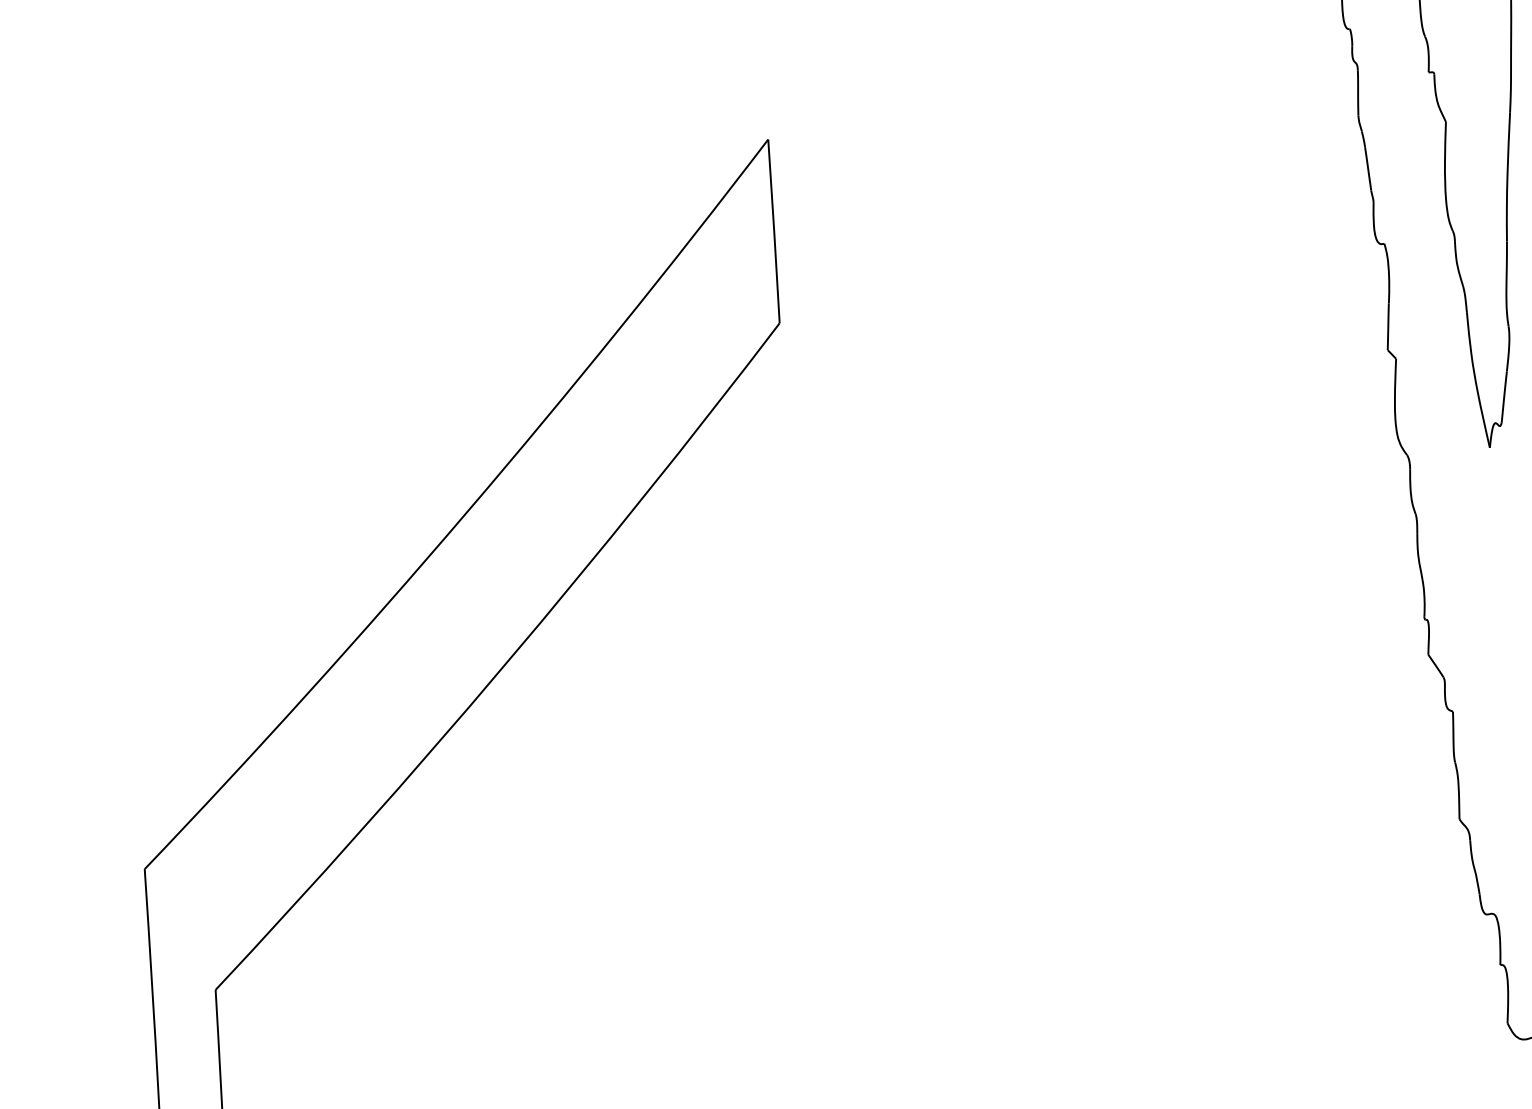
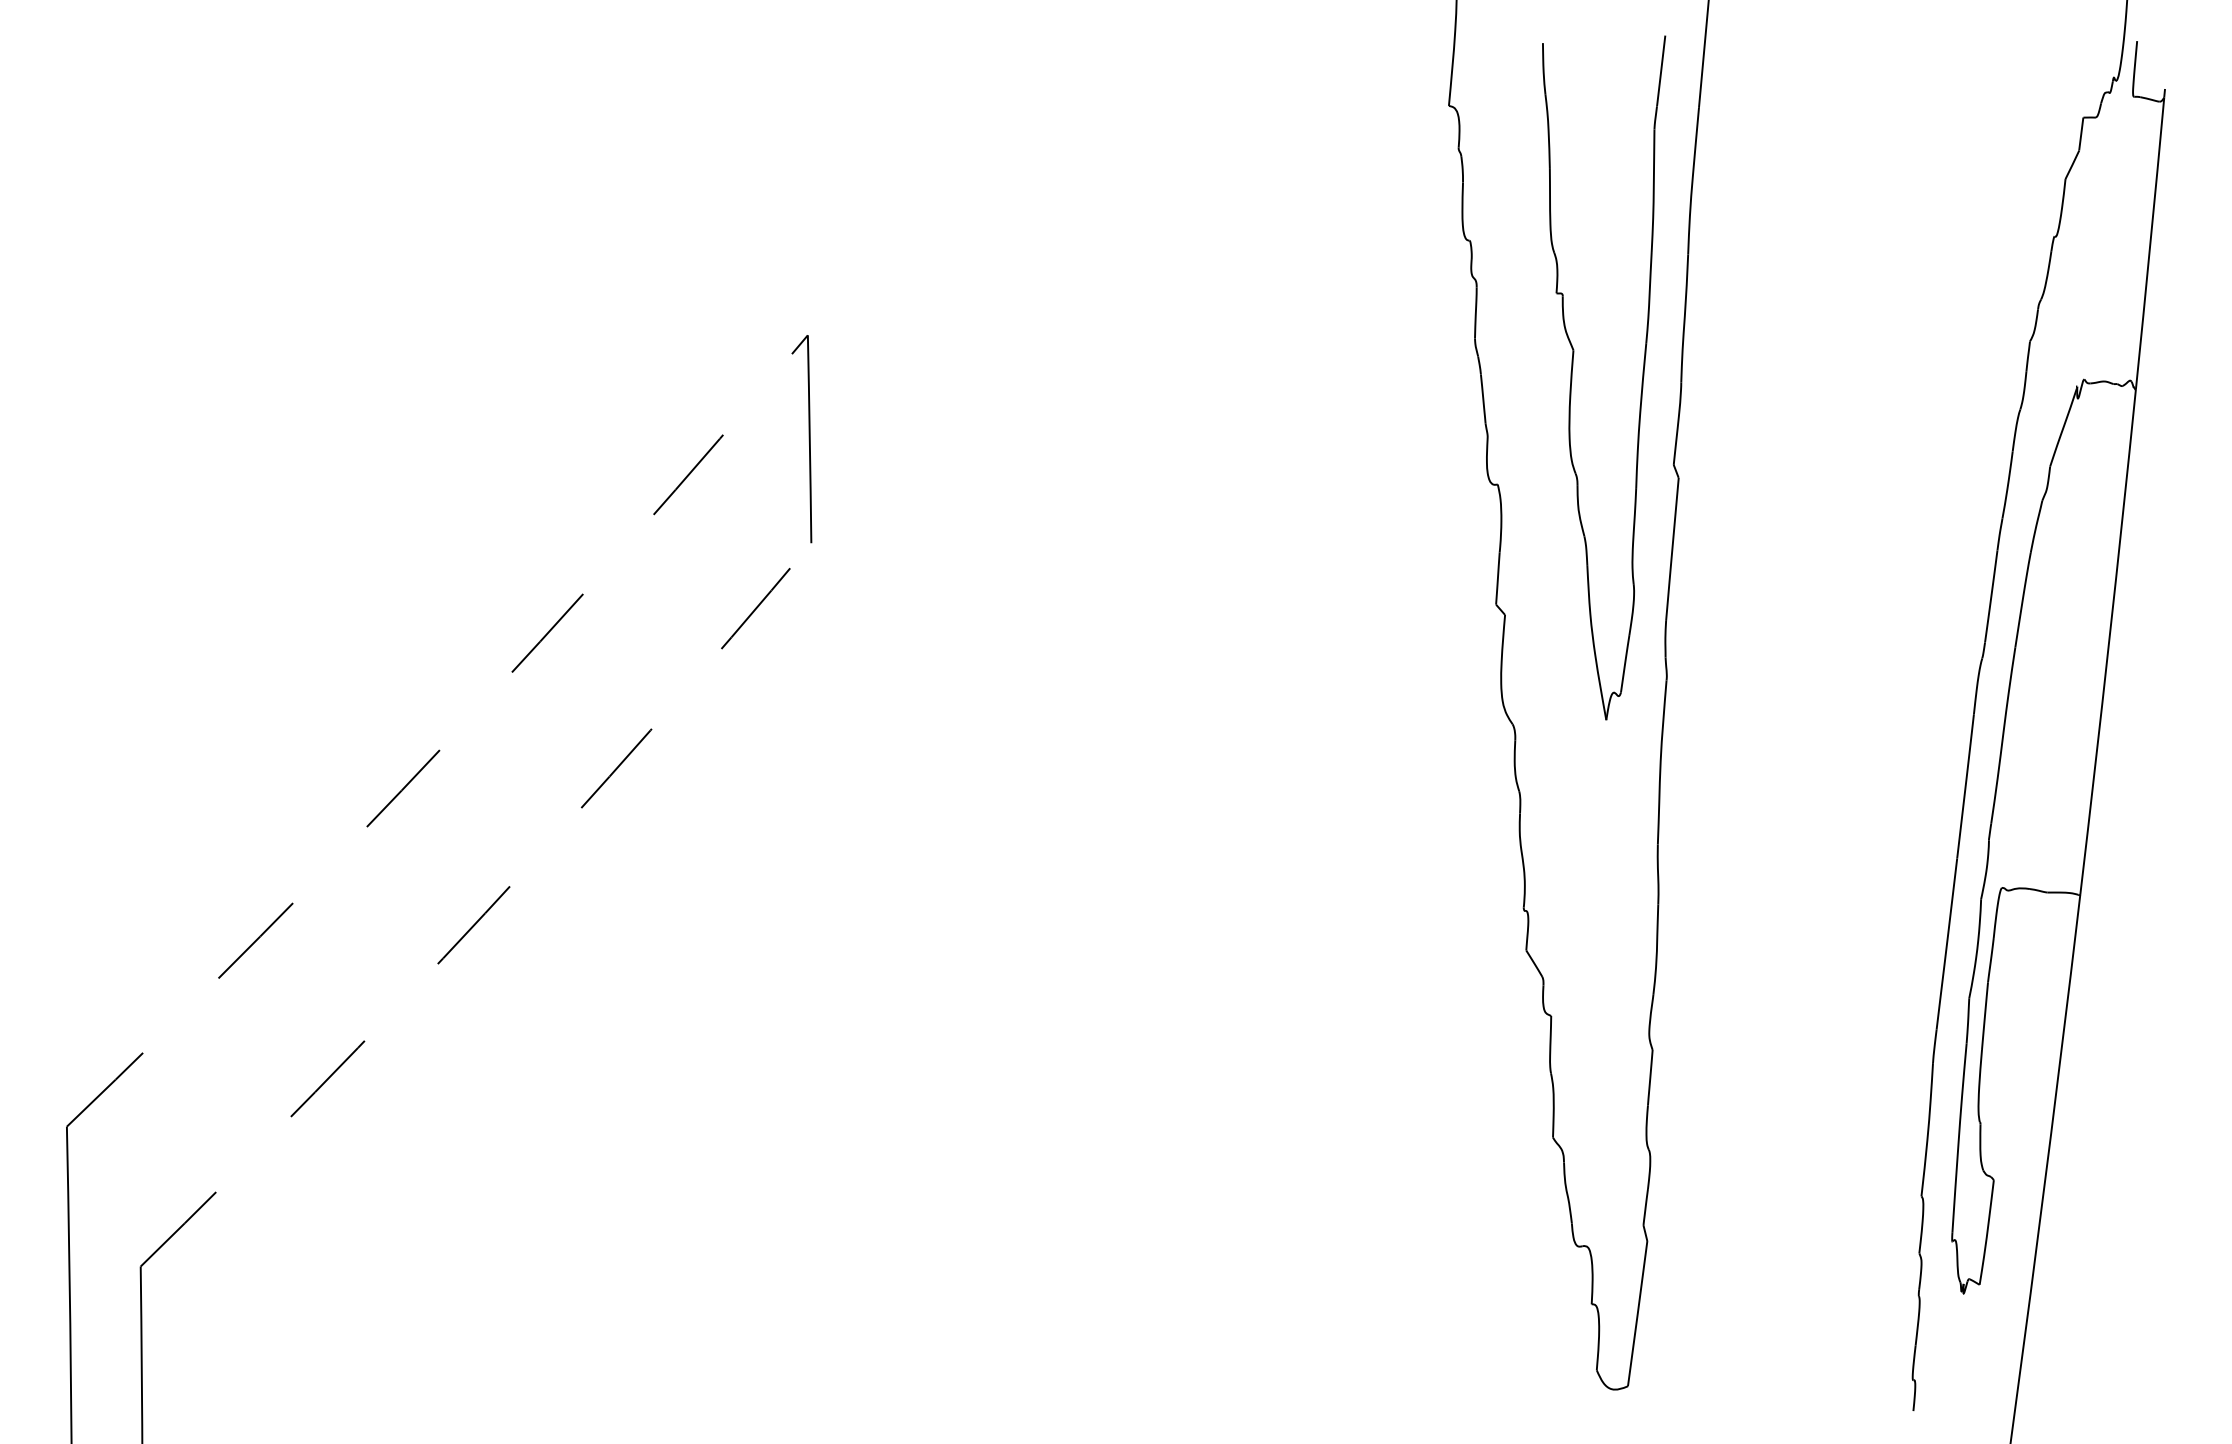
arc: (466, 513) -> (448, 741), solid -> dashed
arc: (506, 663) -> (485, 913), solid -> dashed

